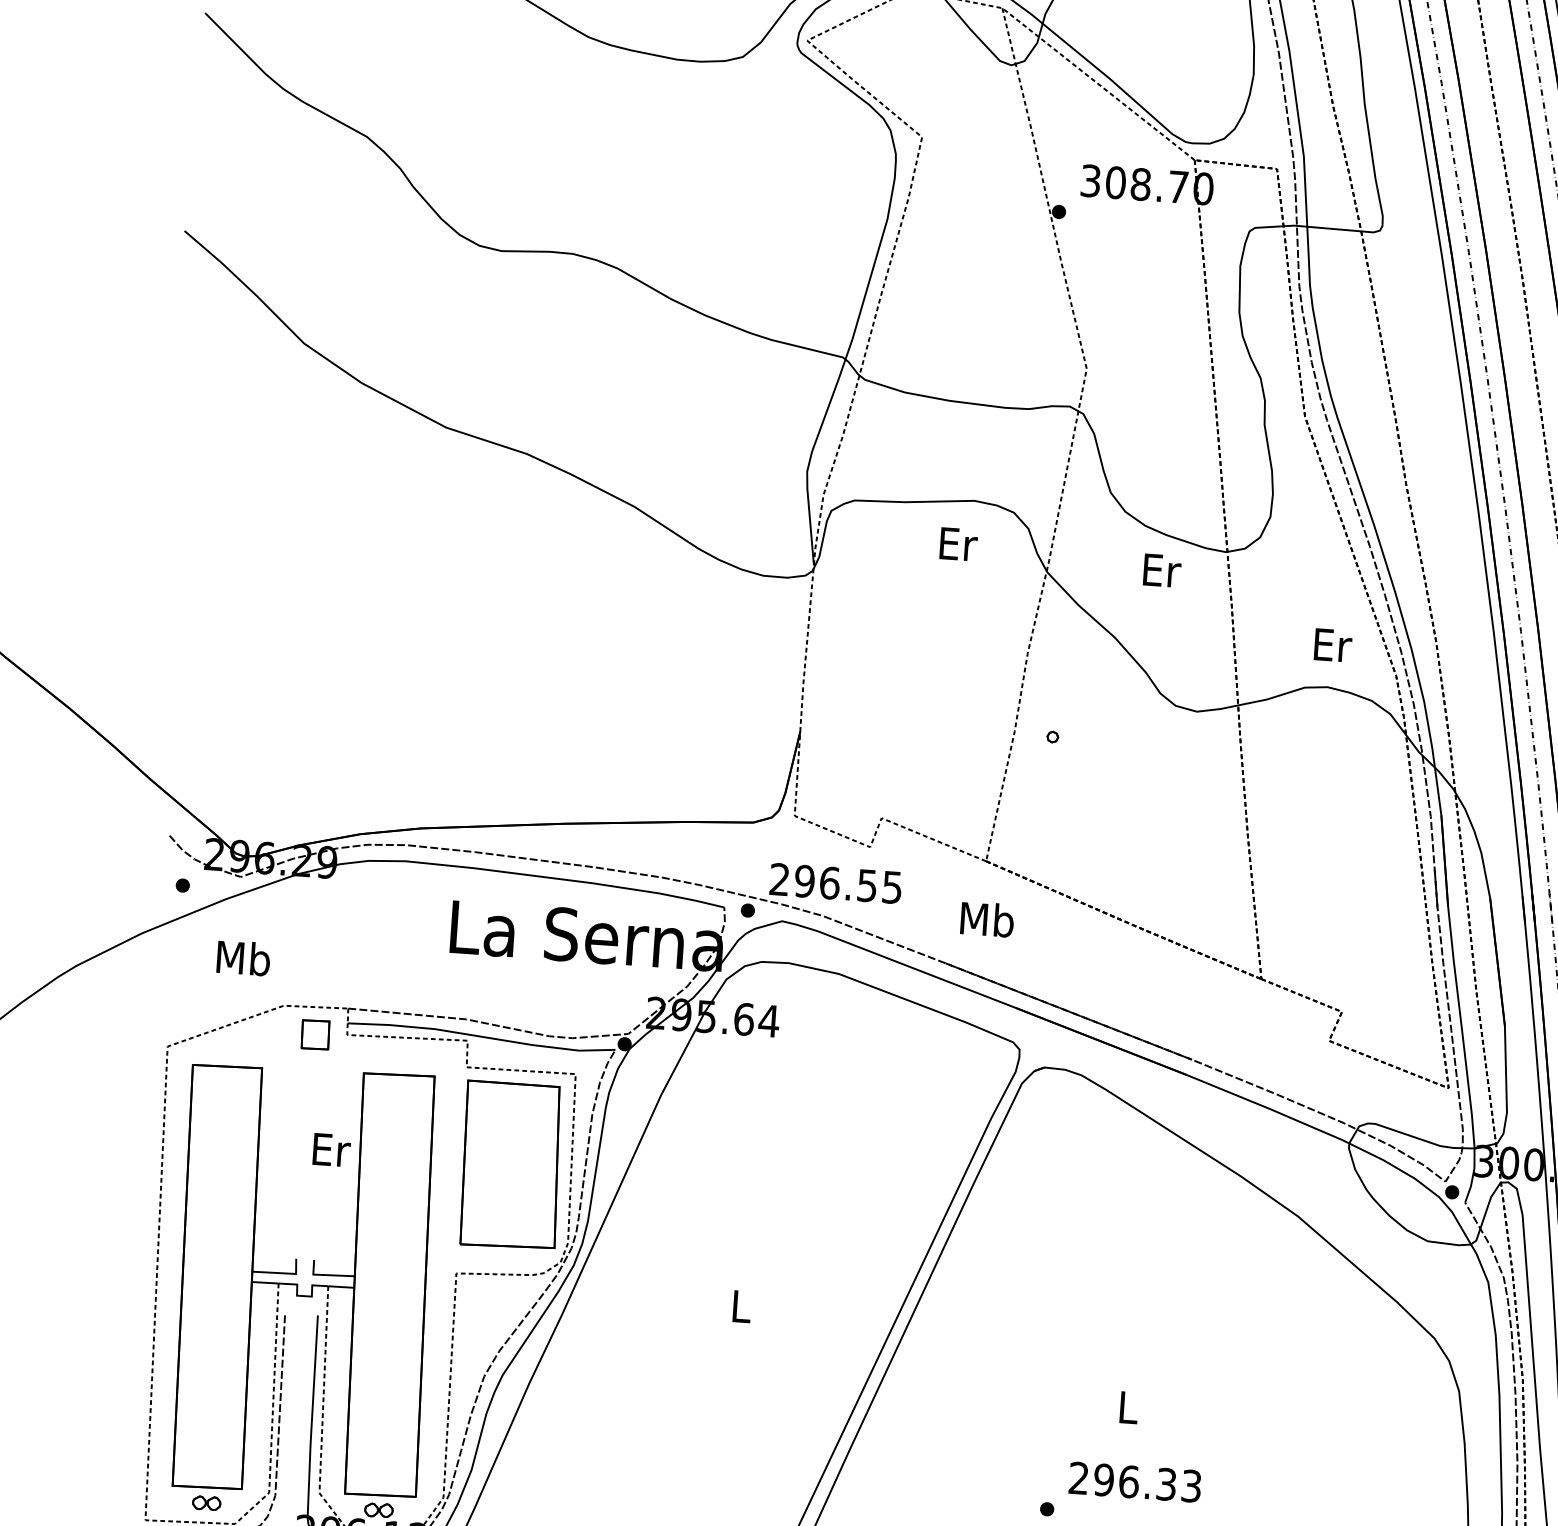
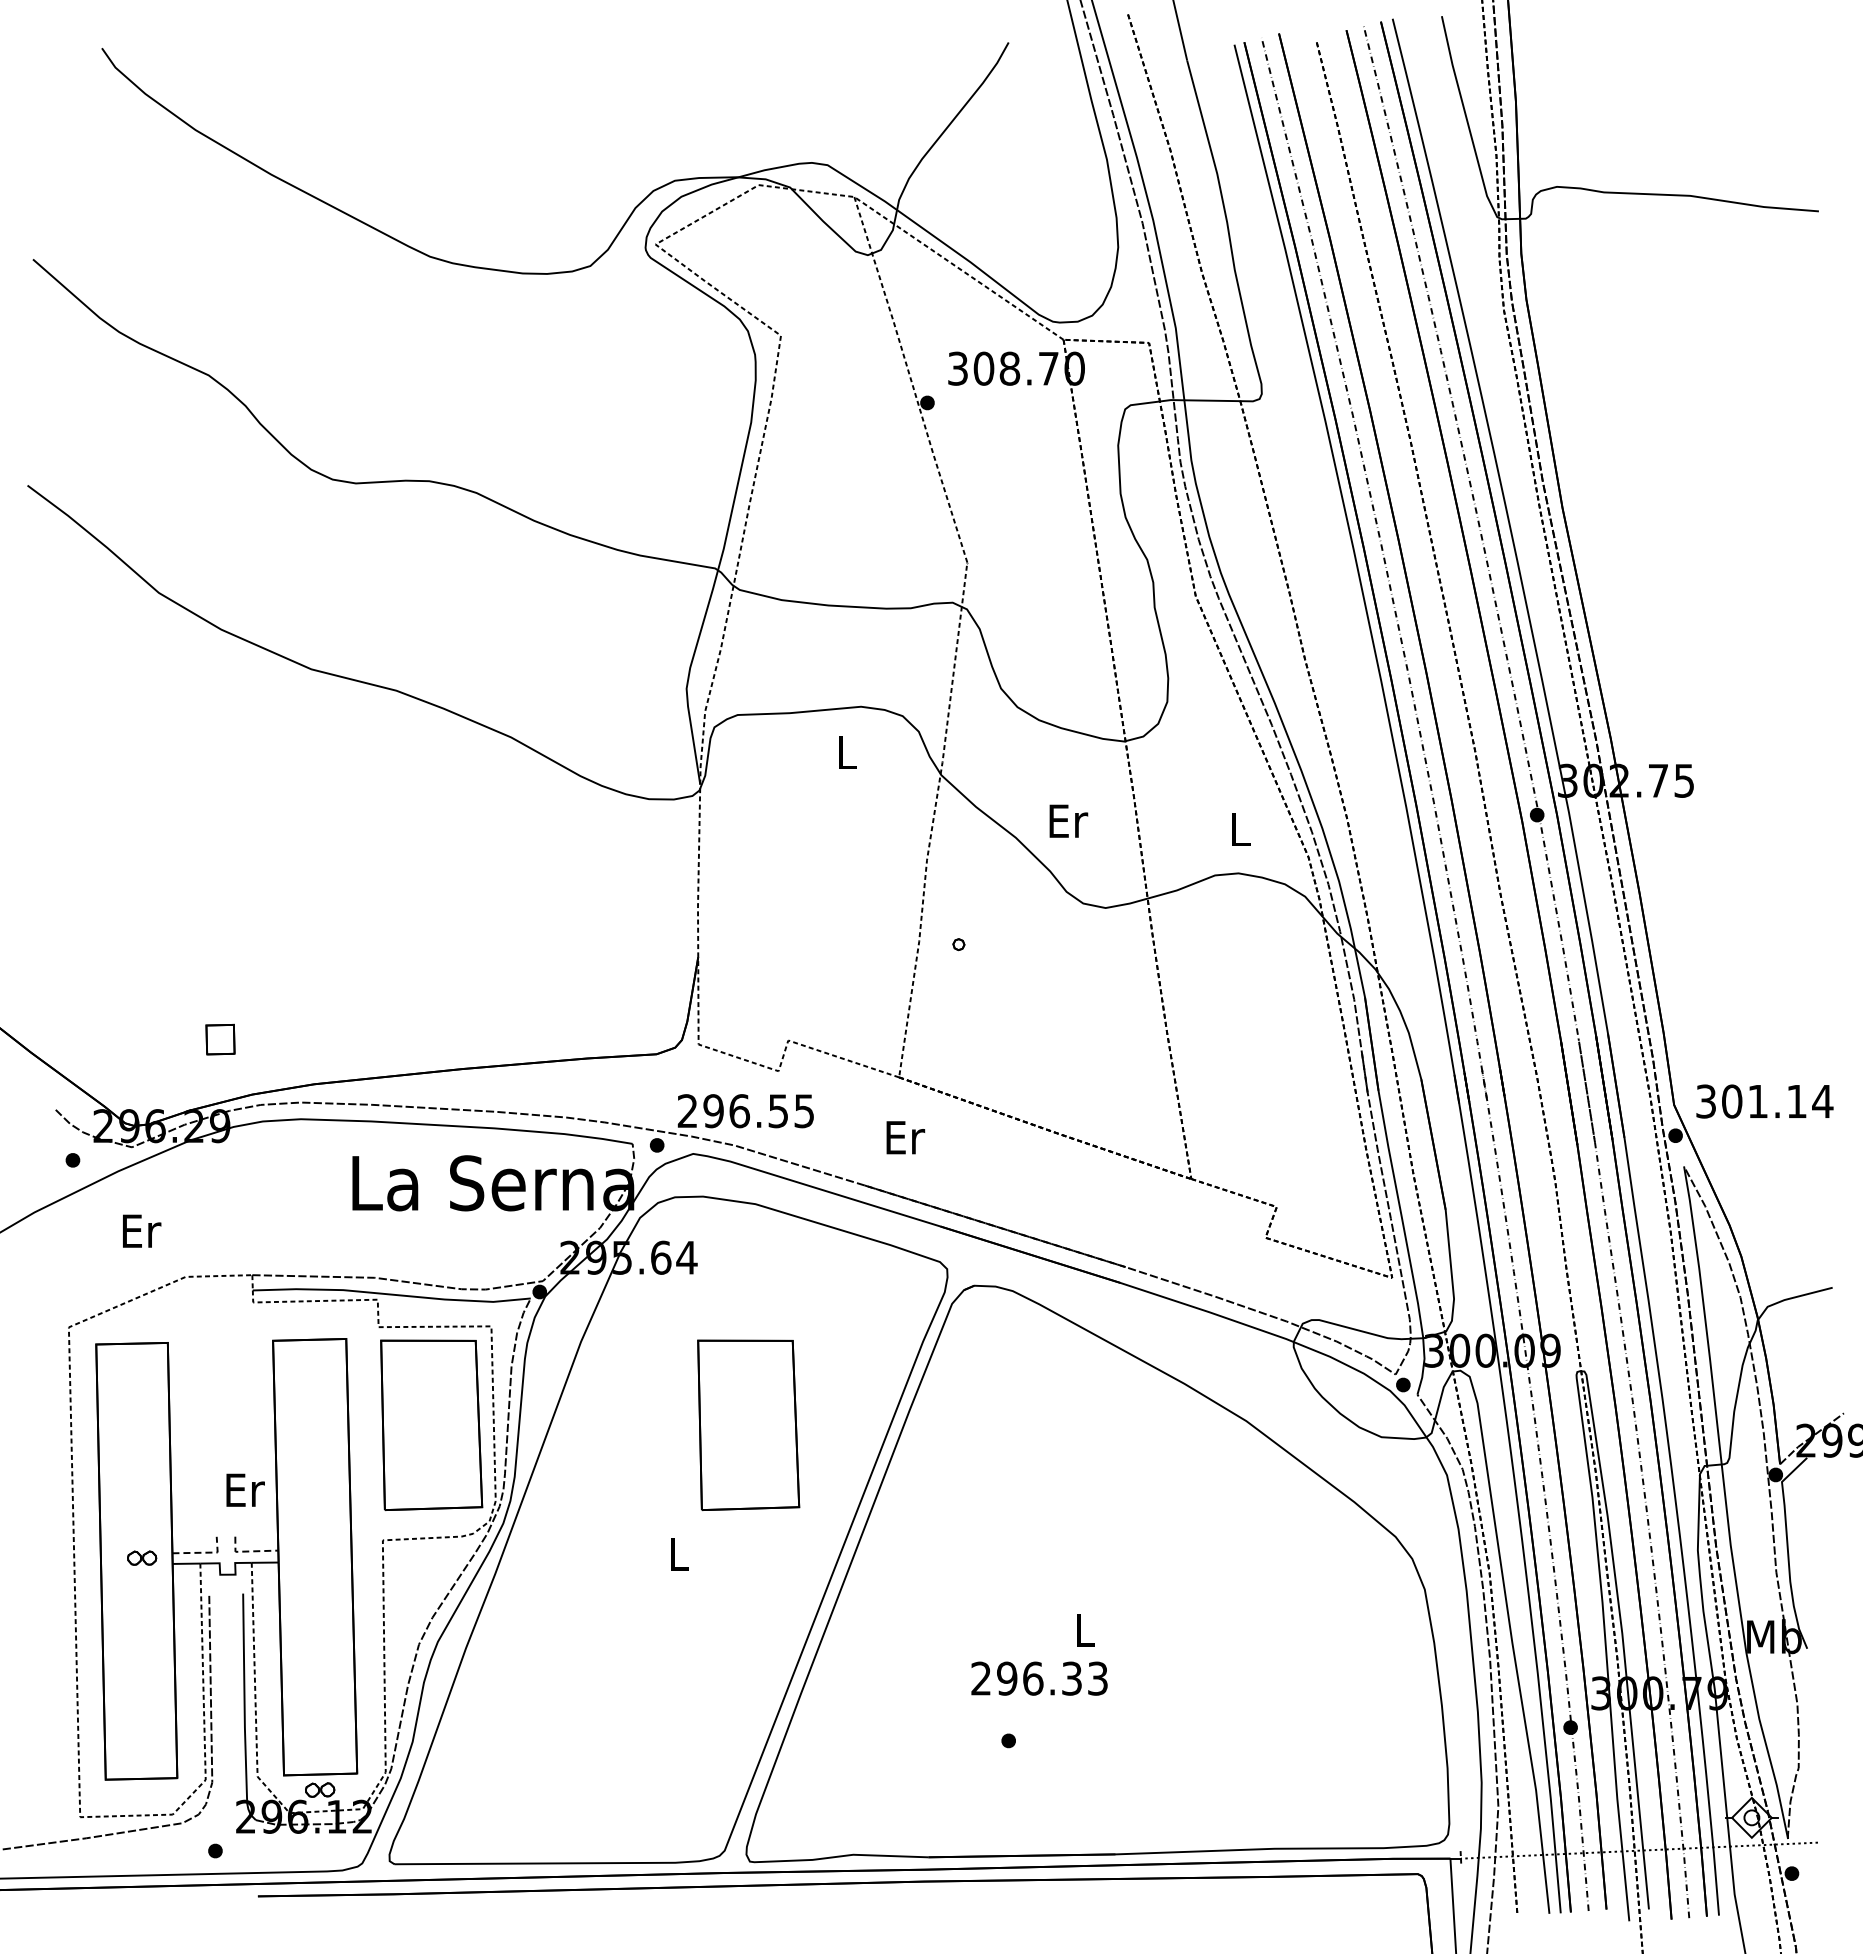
text: (959, 544) -> (848, 752), Er -> L
text: (1162, 569) -> (1068, 820), moved
text: (1333, 645) -> (1241, 829), Er -> L
text: (987, 918) -> (904, 1136), Mb -> Er
text: (243, 957) -> (140, 1230), Mb -> Er
part: (315, 1034) -> (220, 1039), moved
text: (331, 1149) -> (245, 1489), moved
part: (817, 1186) -> (748, 1424), added
line: (282, 1273) -> (203, 1552), solid -> dashed
line: (325, 1275) -> (248, 1551), solid -> dashed
text: (1135, 1482) -> (1039, 1678), moved
part: (207, 1502) -> (142, 1557), moved

